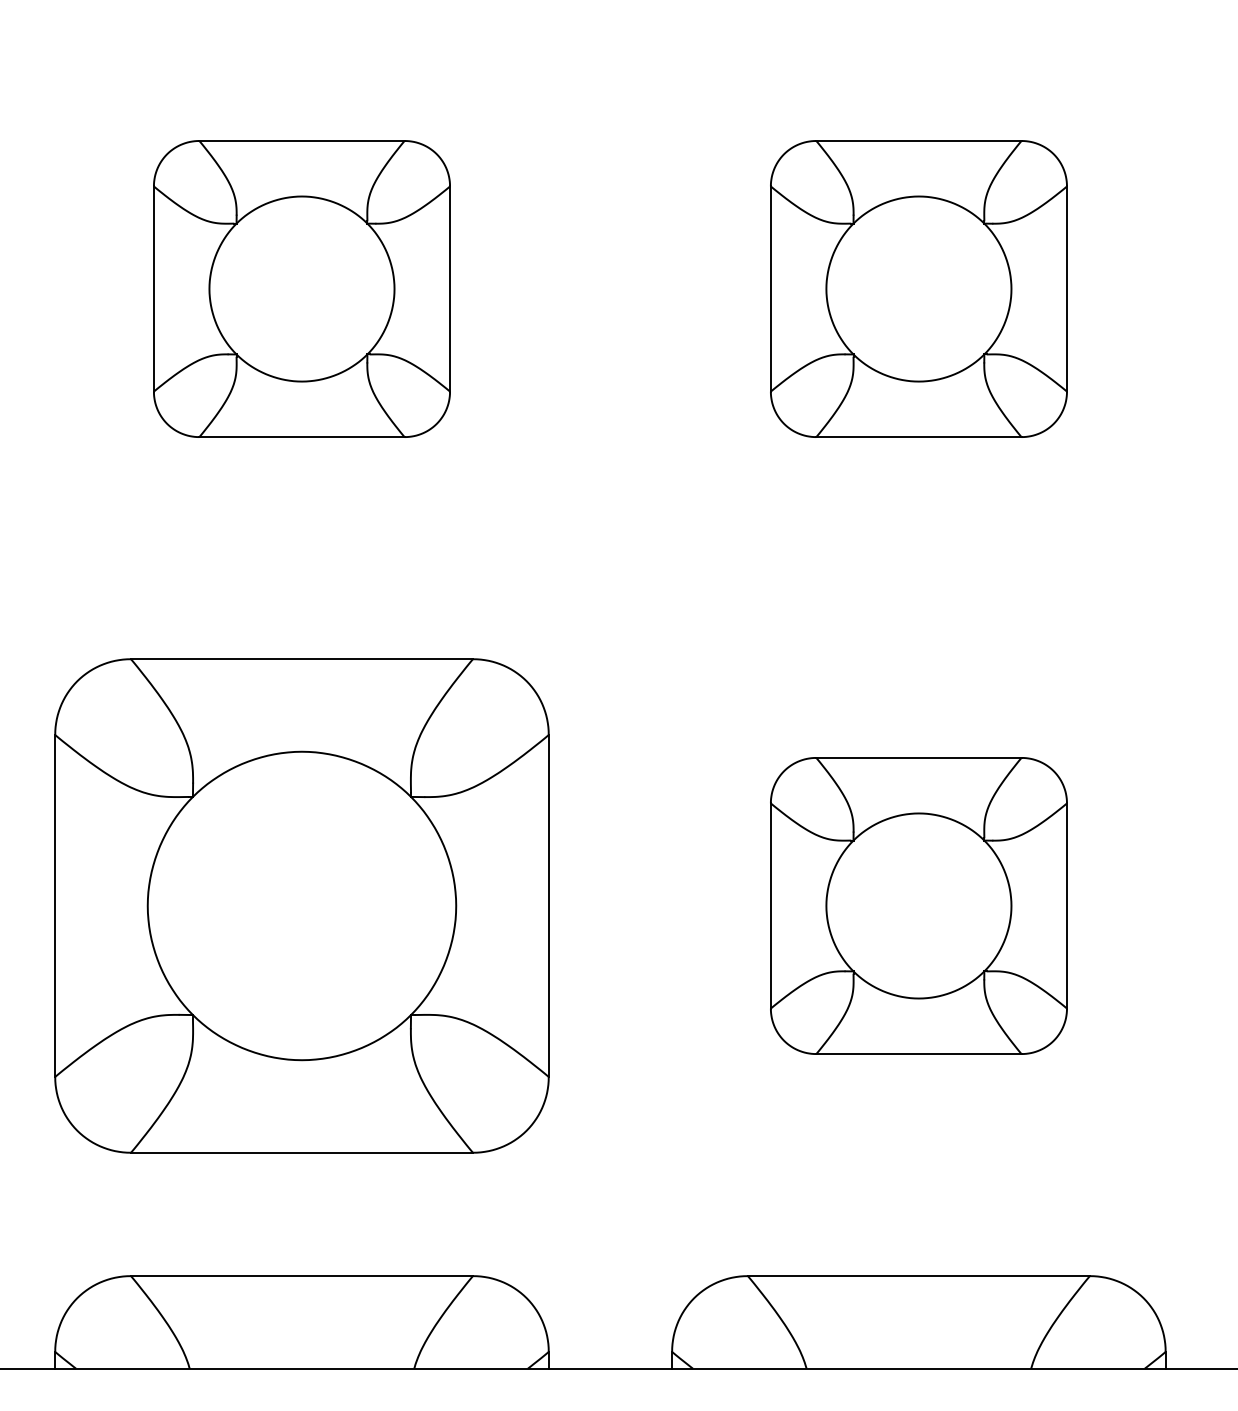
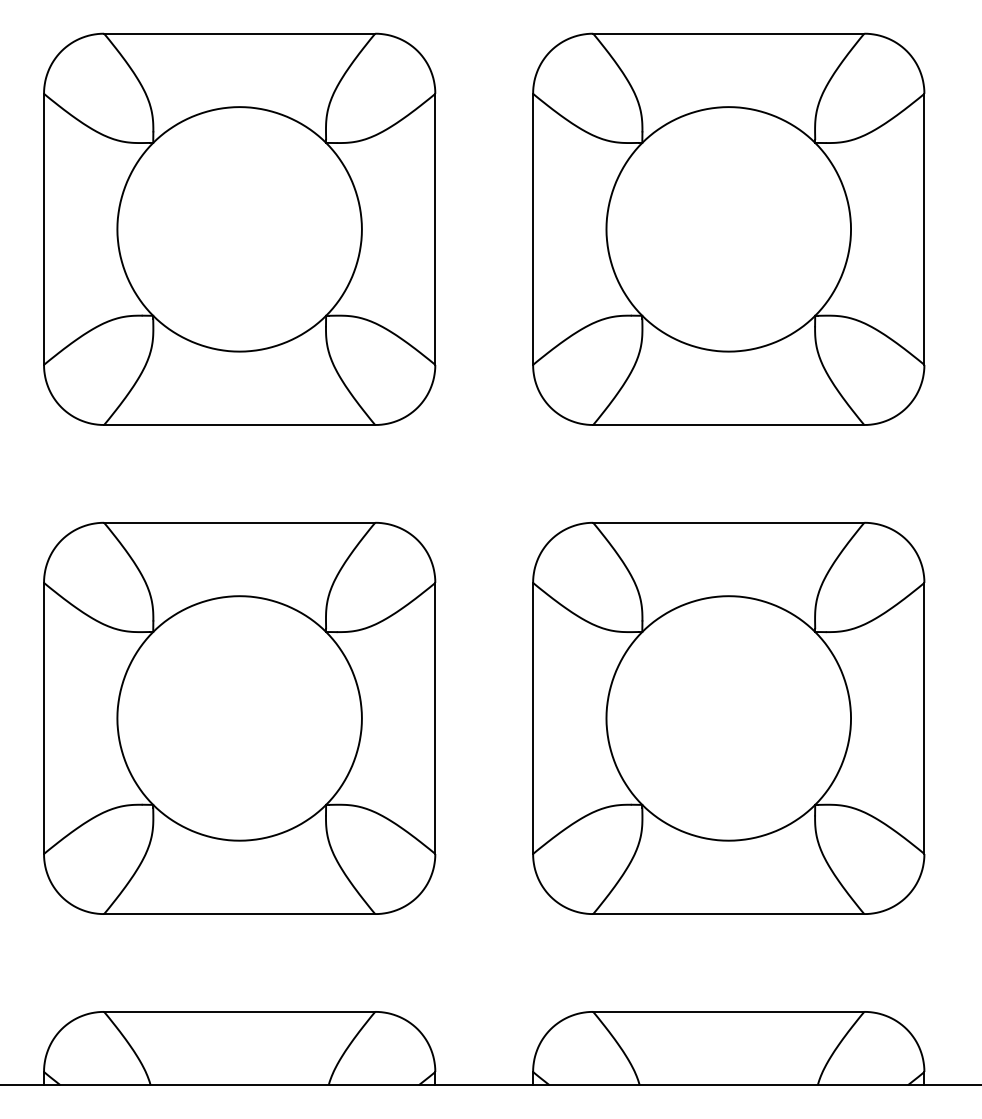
part: (301, 288) -> (239, 228), size x1.67
part: (918, 288) -> (728, 228), size x1.67
part: (918, 905) -> (728, 718), size x1.67

